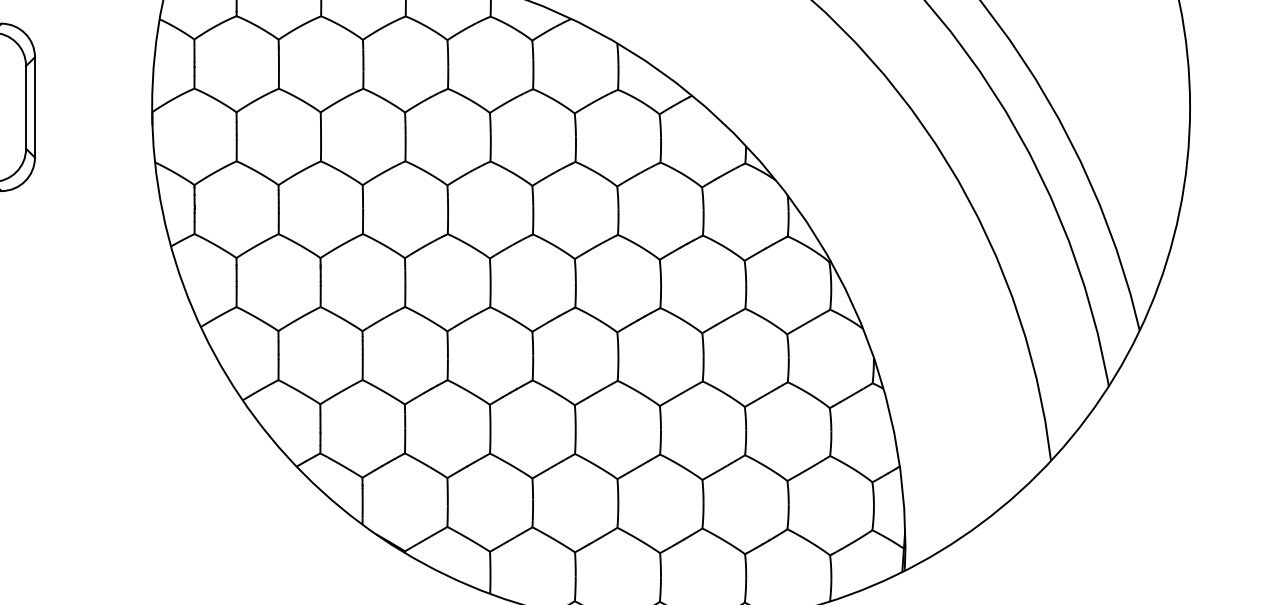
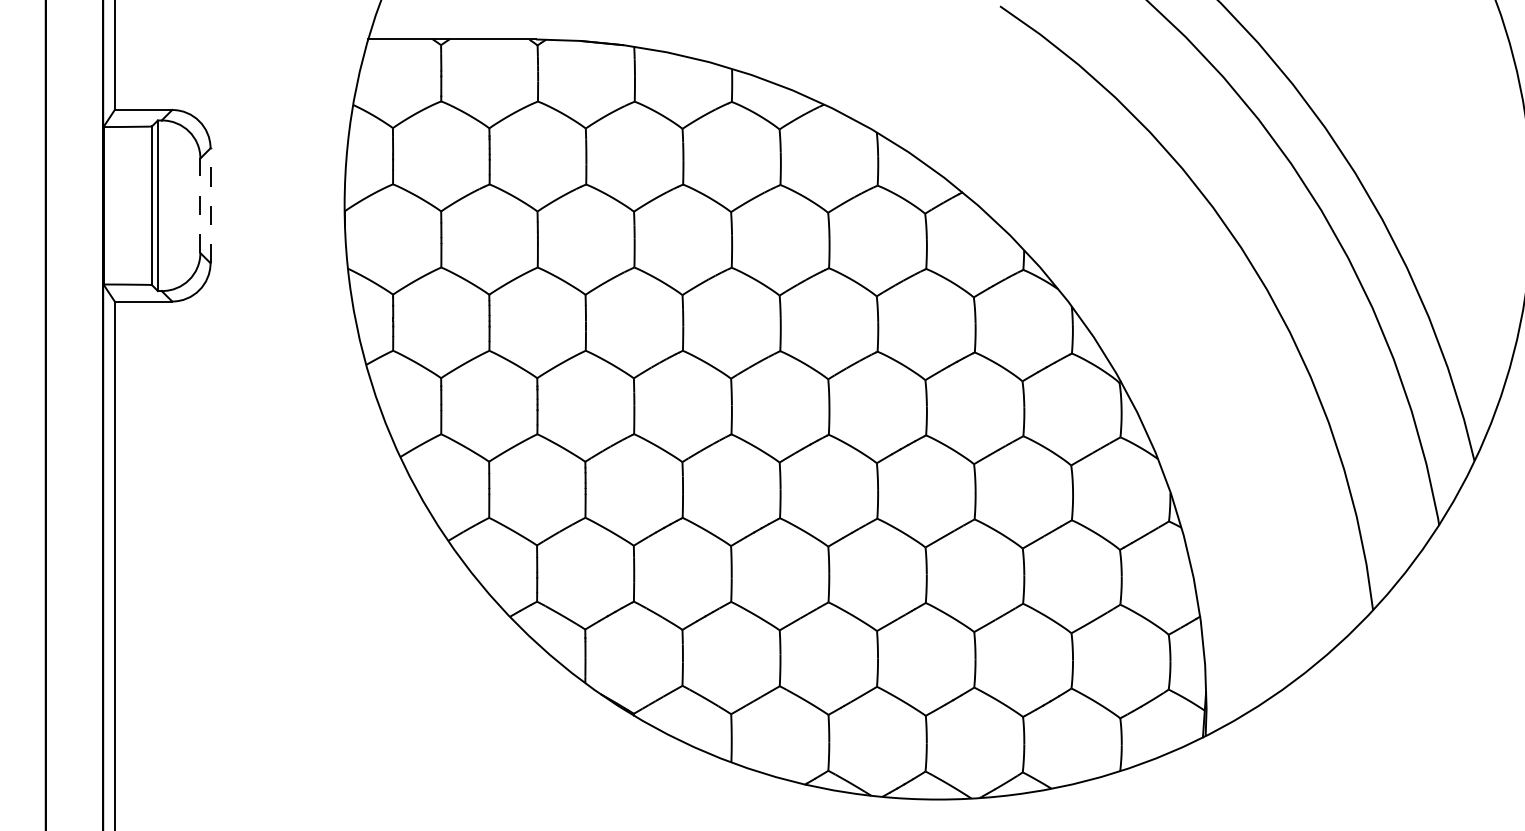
line: (26, 107) -> (200, 205), solid -> dashed
line: (34, 107) -> (210, 205), solid -> dashed

